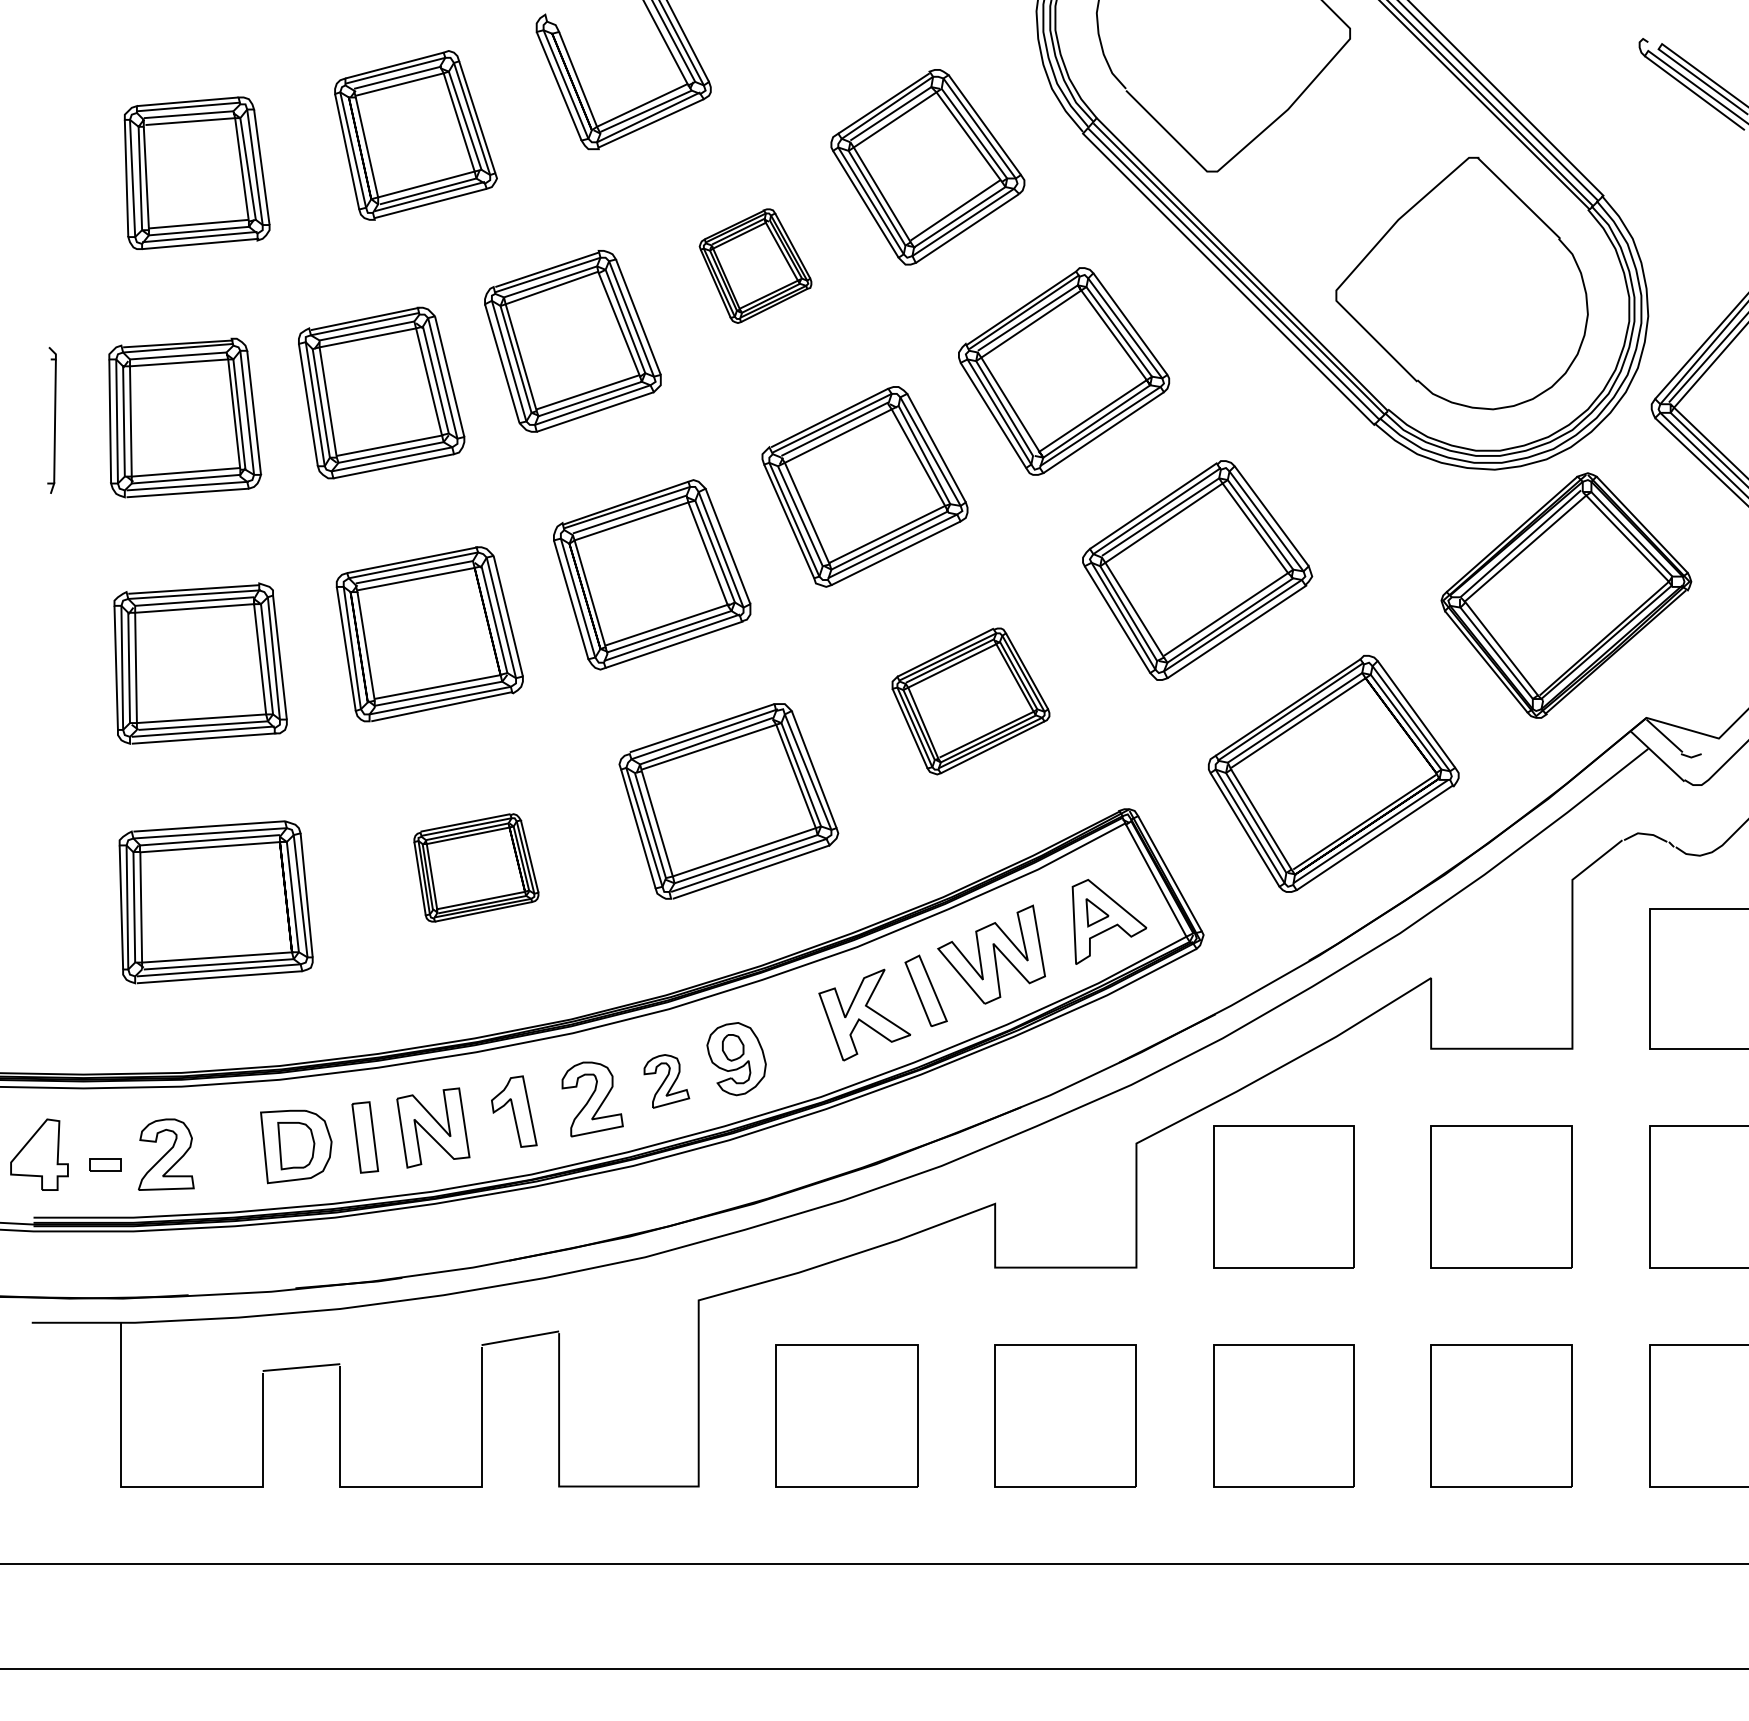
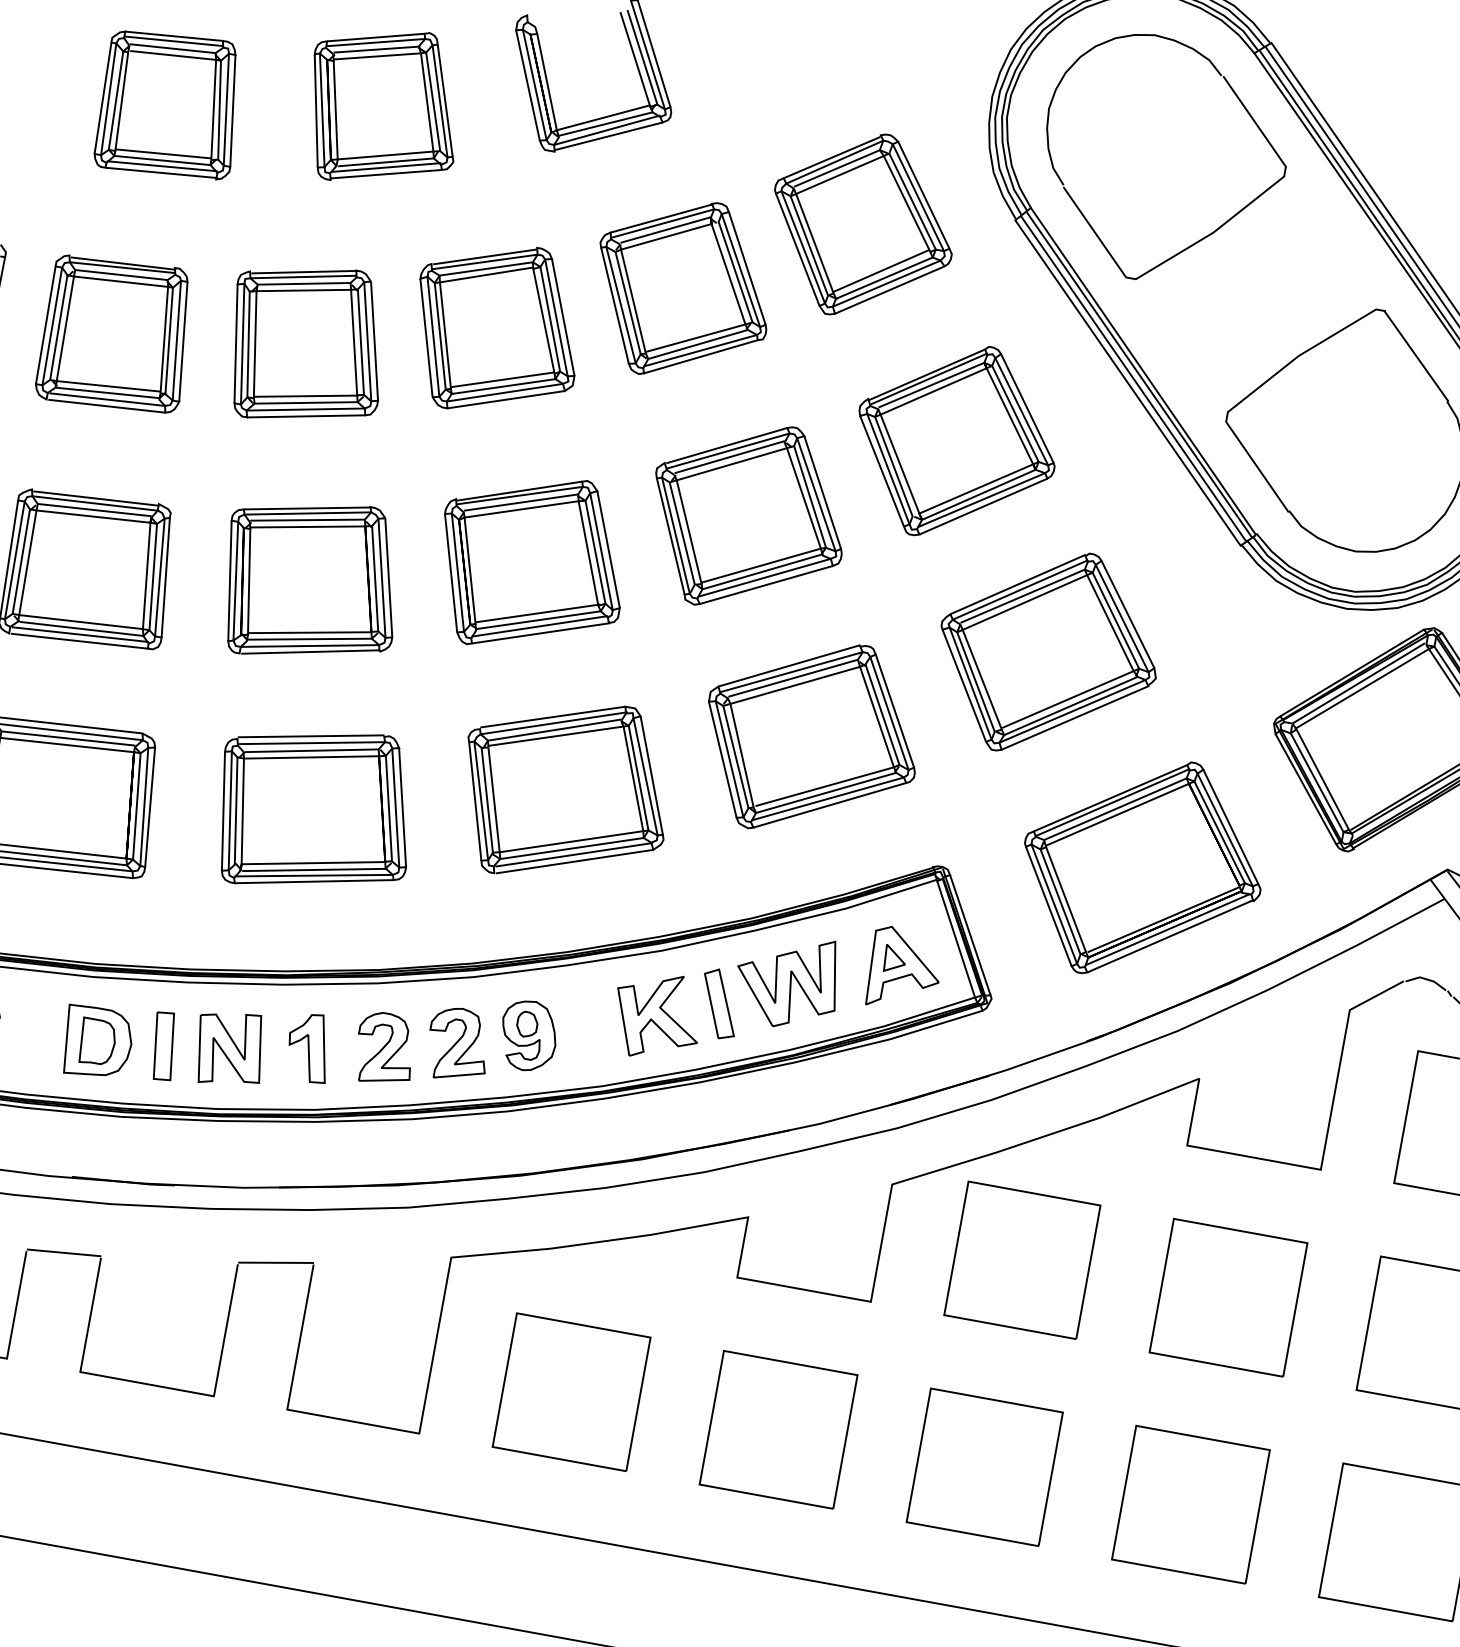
part: (755, 265) -> (682, 288), size x1.67
part: (970, 701) -> (811, 737), size x1.43
part: (476, 867) -> (315, 810), size x1.67
part: (666, 1081) -> (458, 1045), size x1.43

